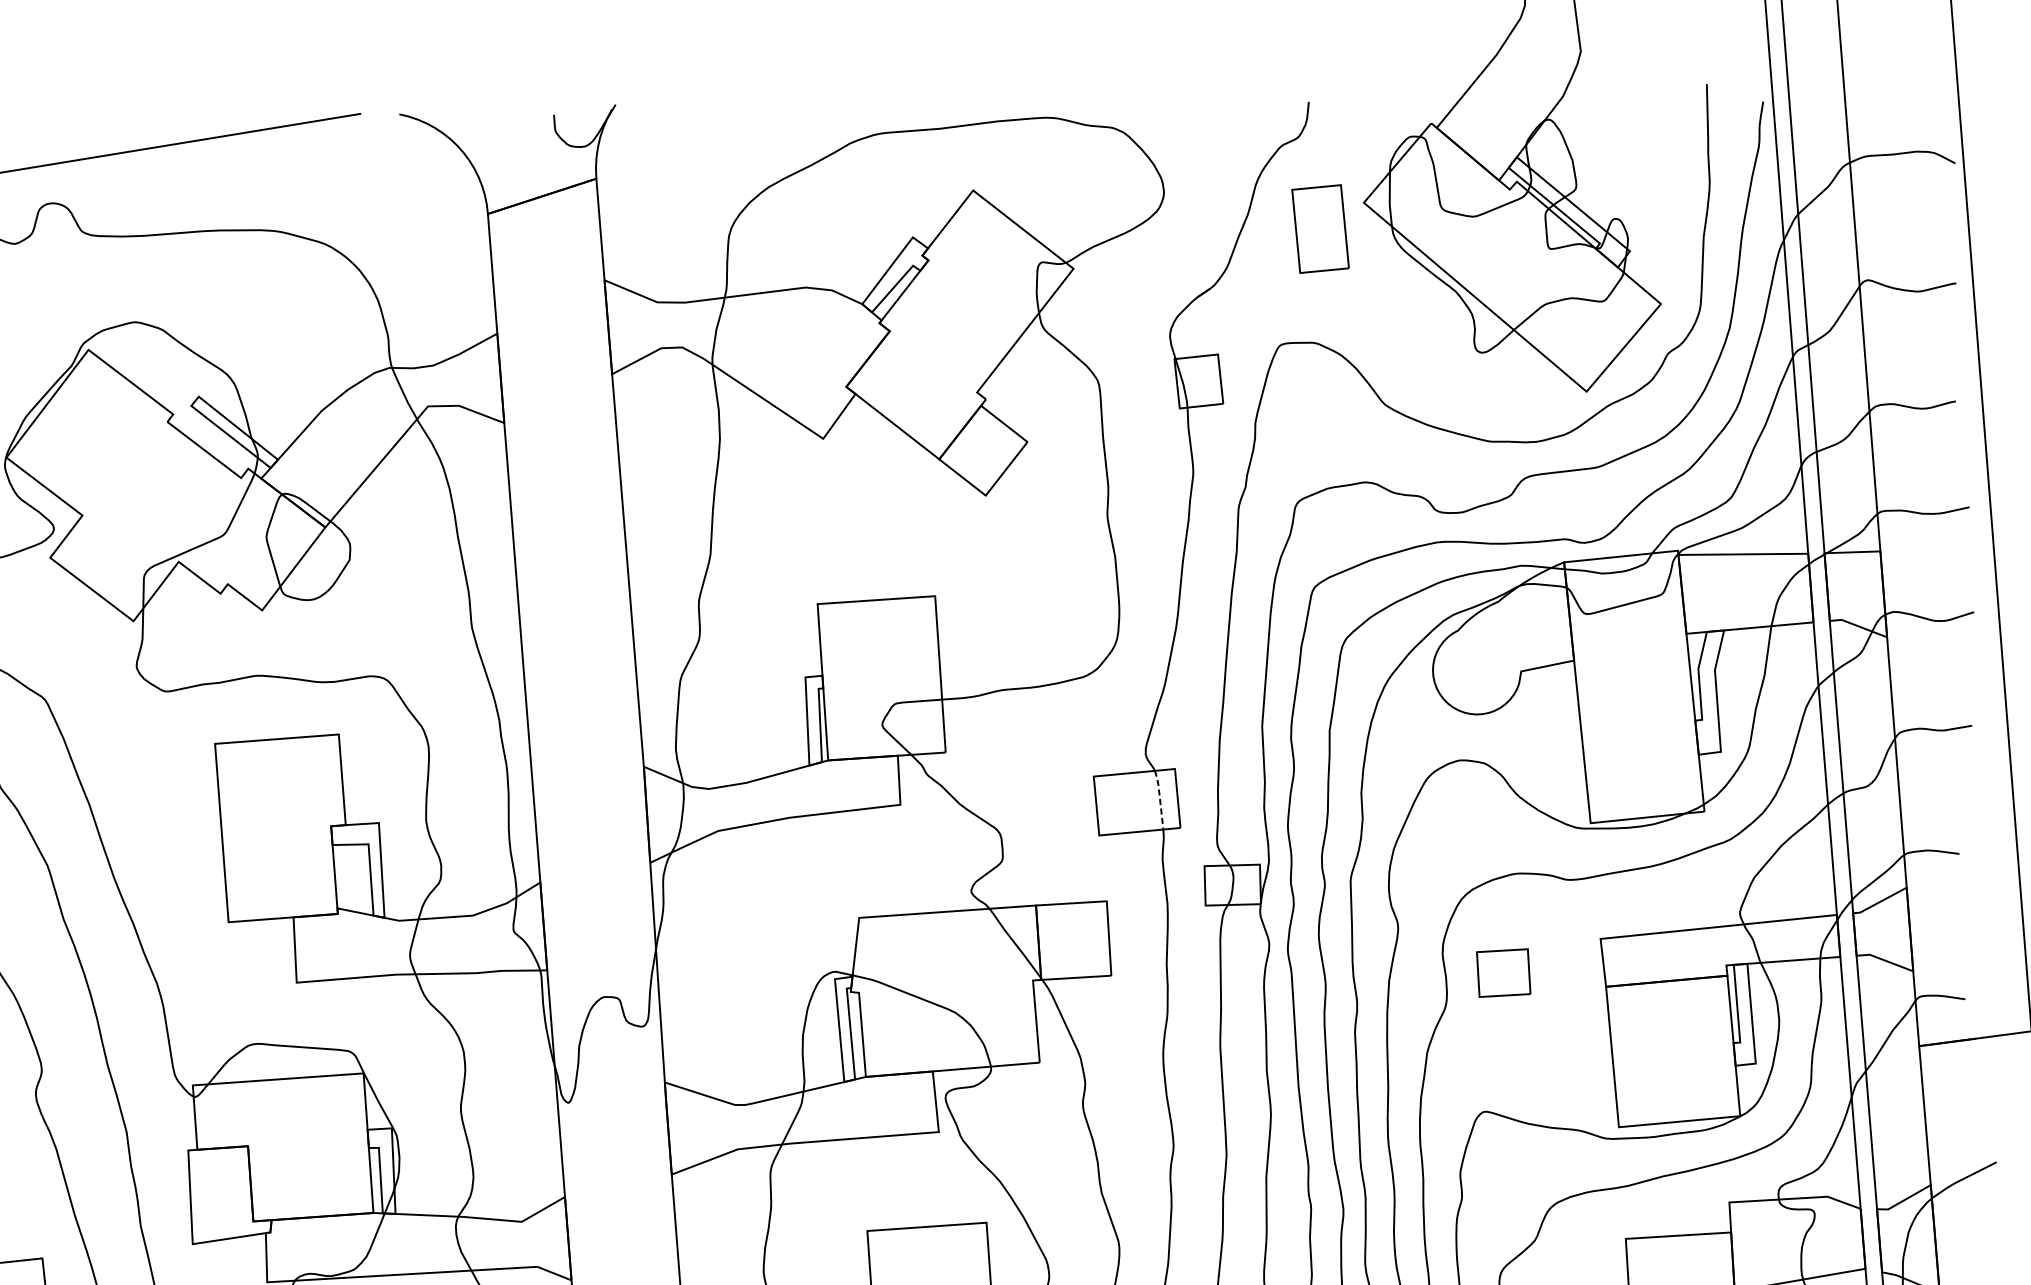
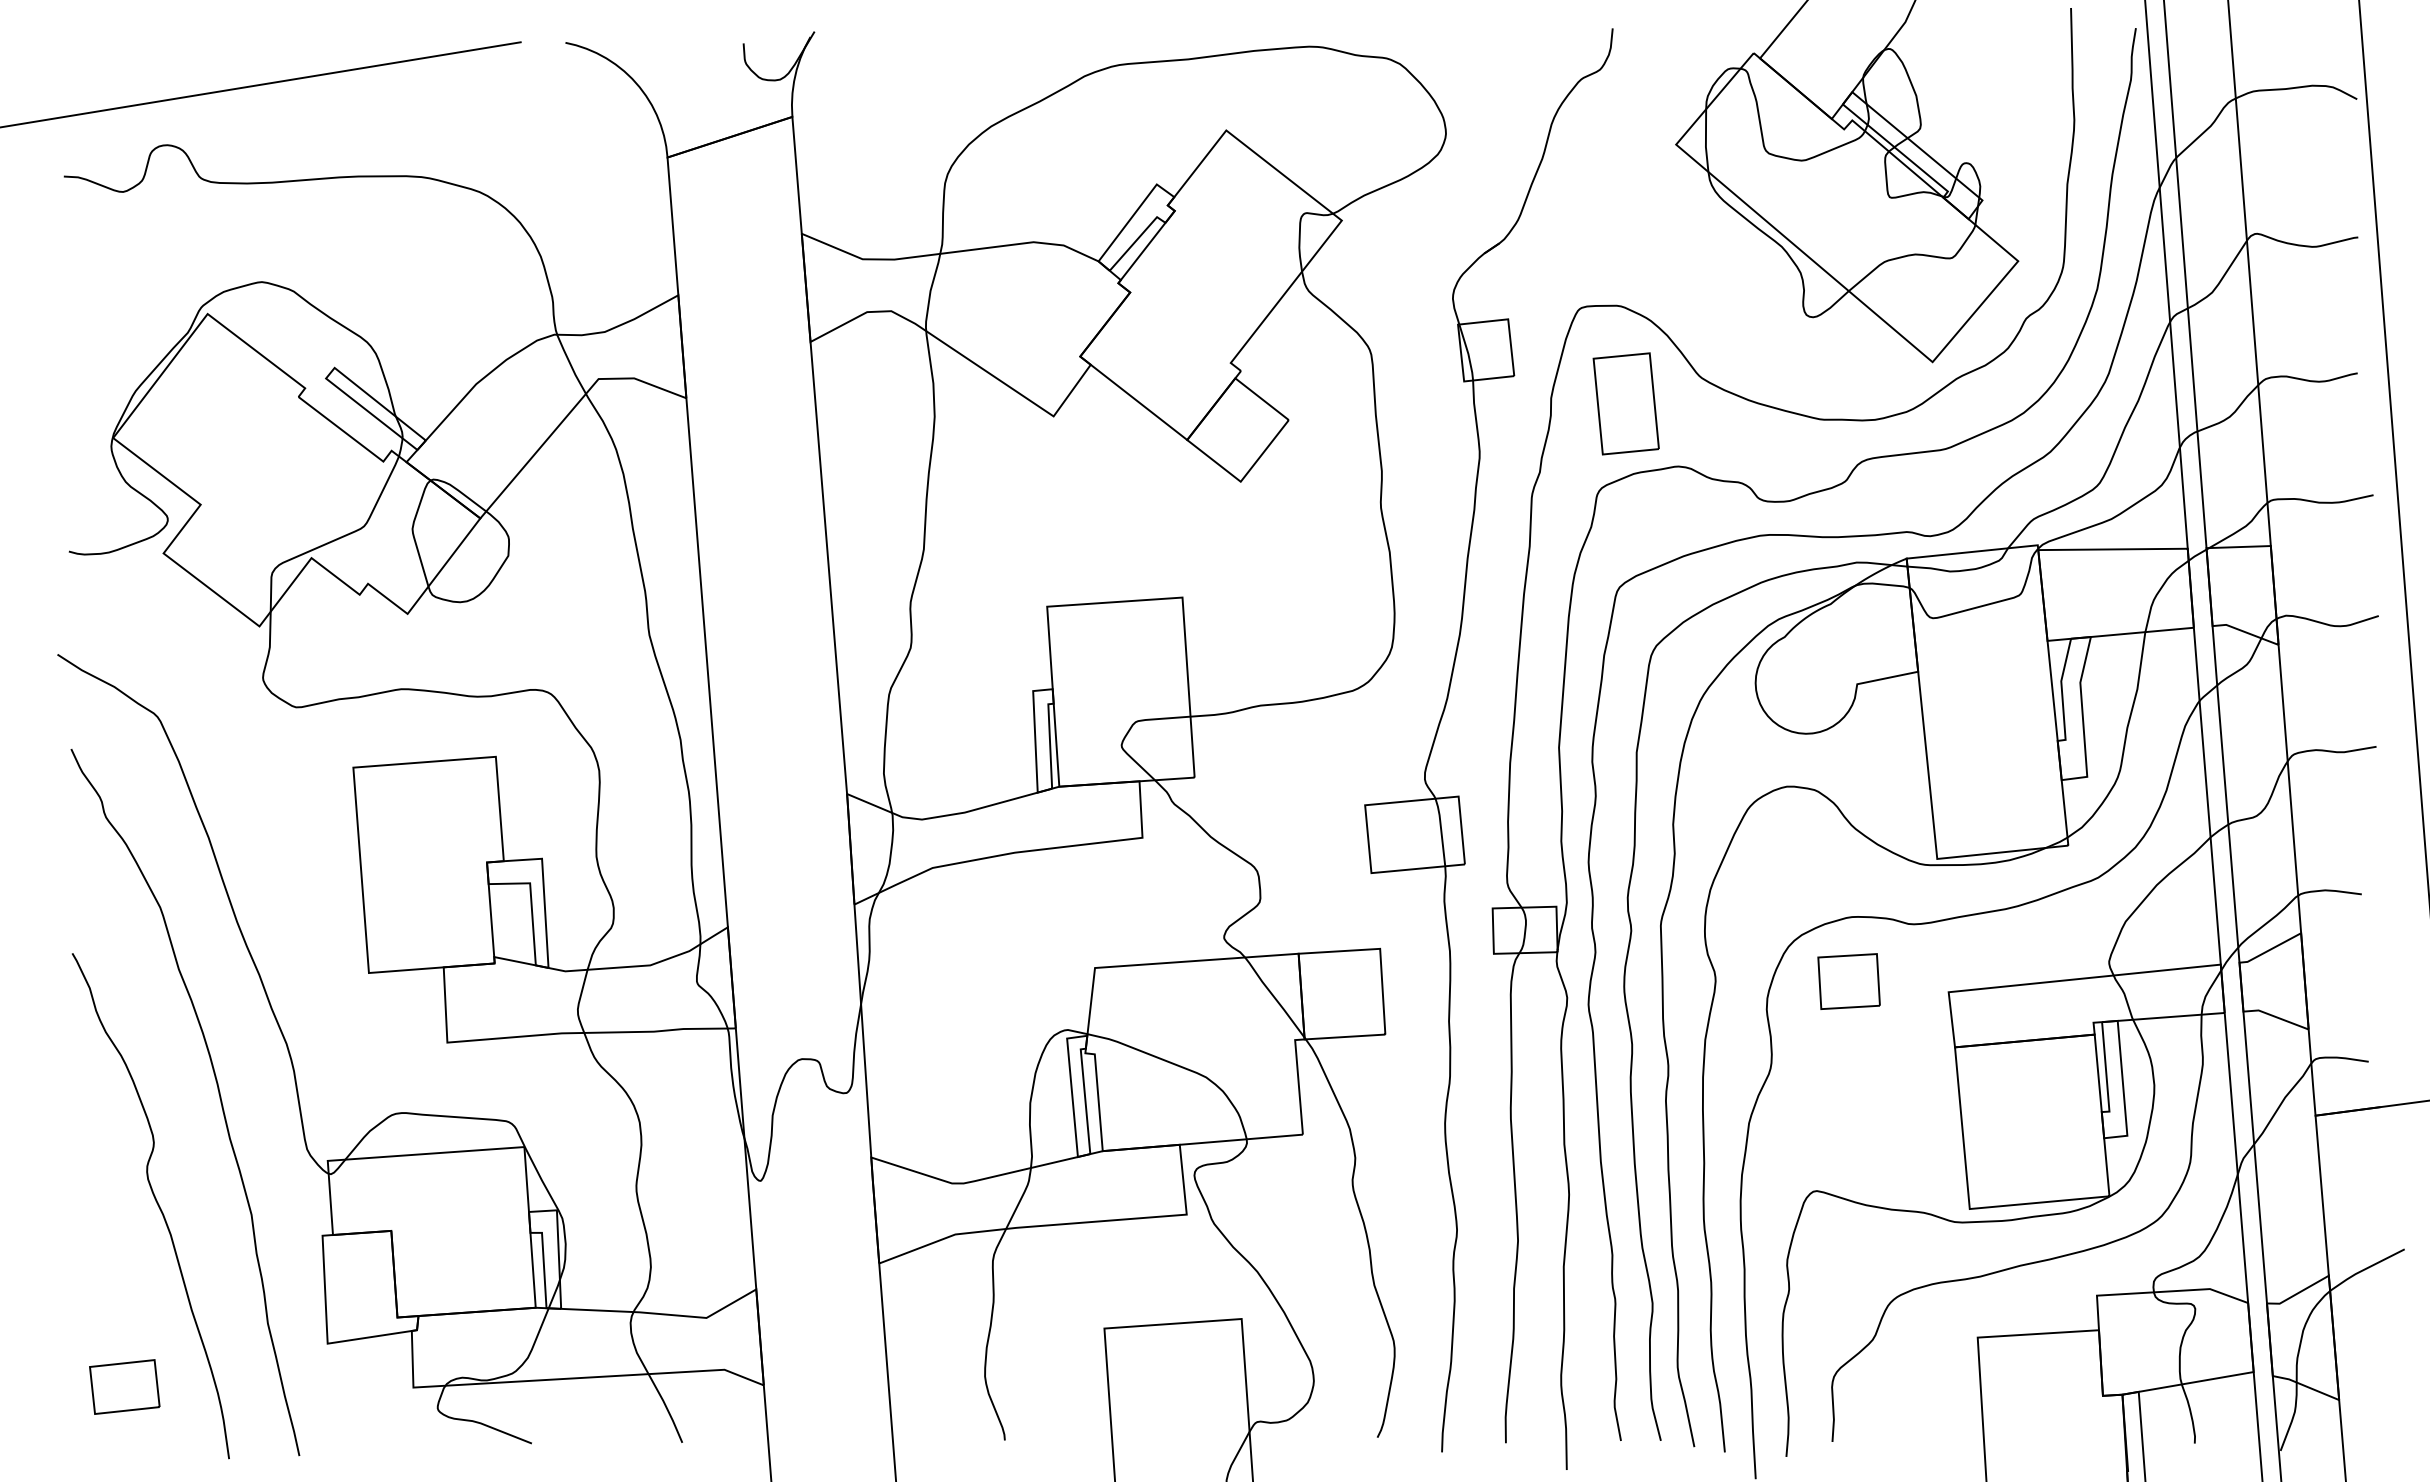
part: (1319, 228) -> (1625, 403), moved
line: (1160, 798) -> (1441, 830), dashed -> solid
part: (1503, 973) -> (1848, 981), moved

